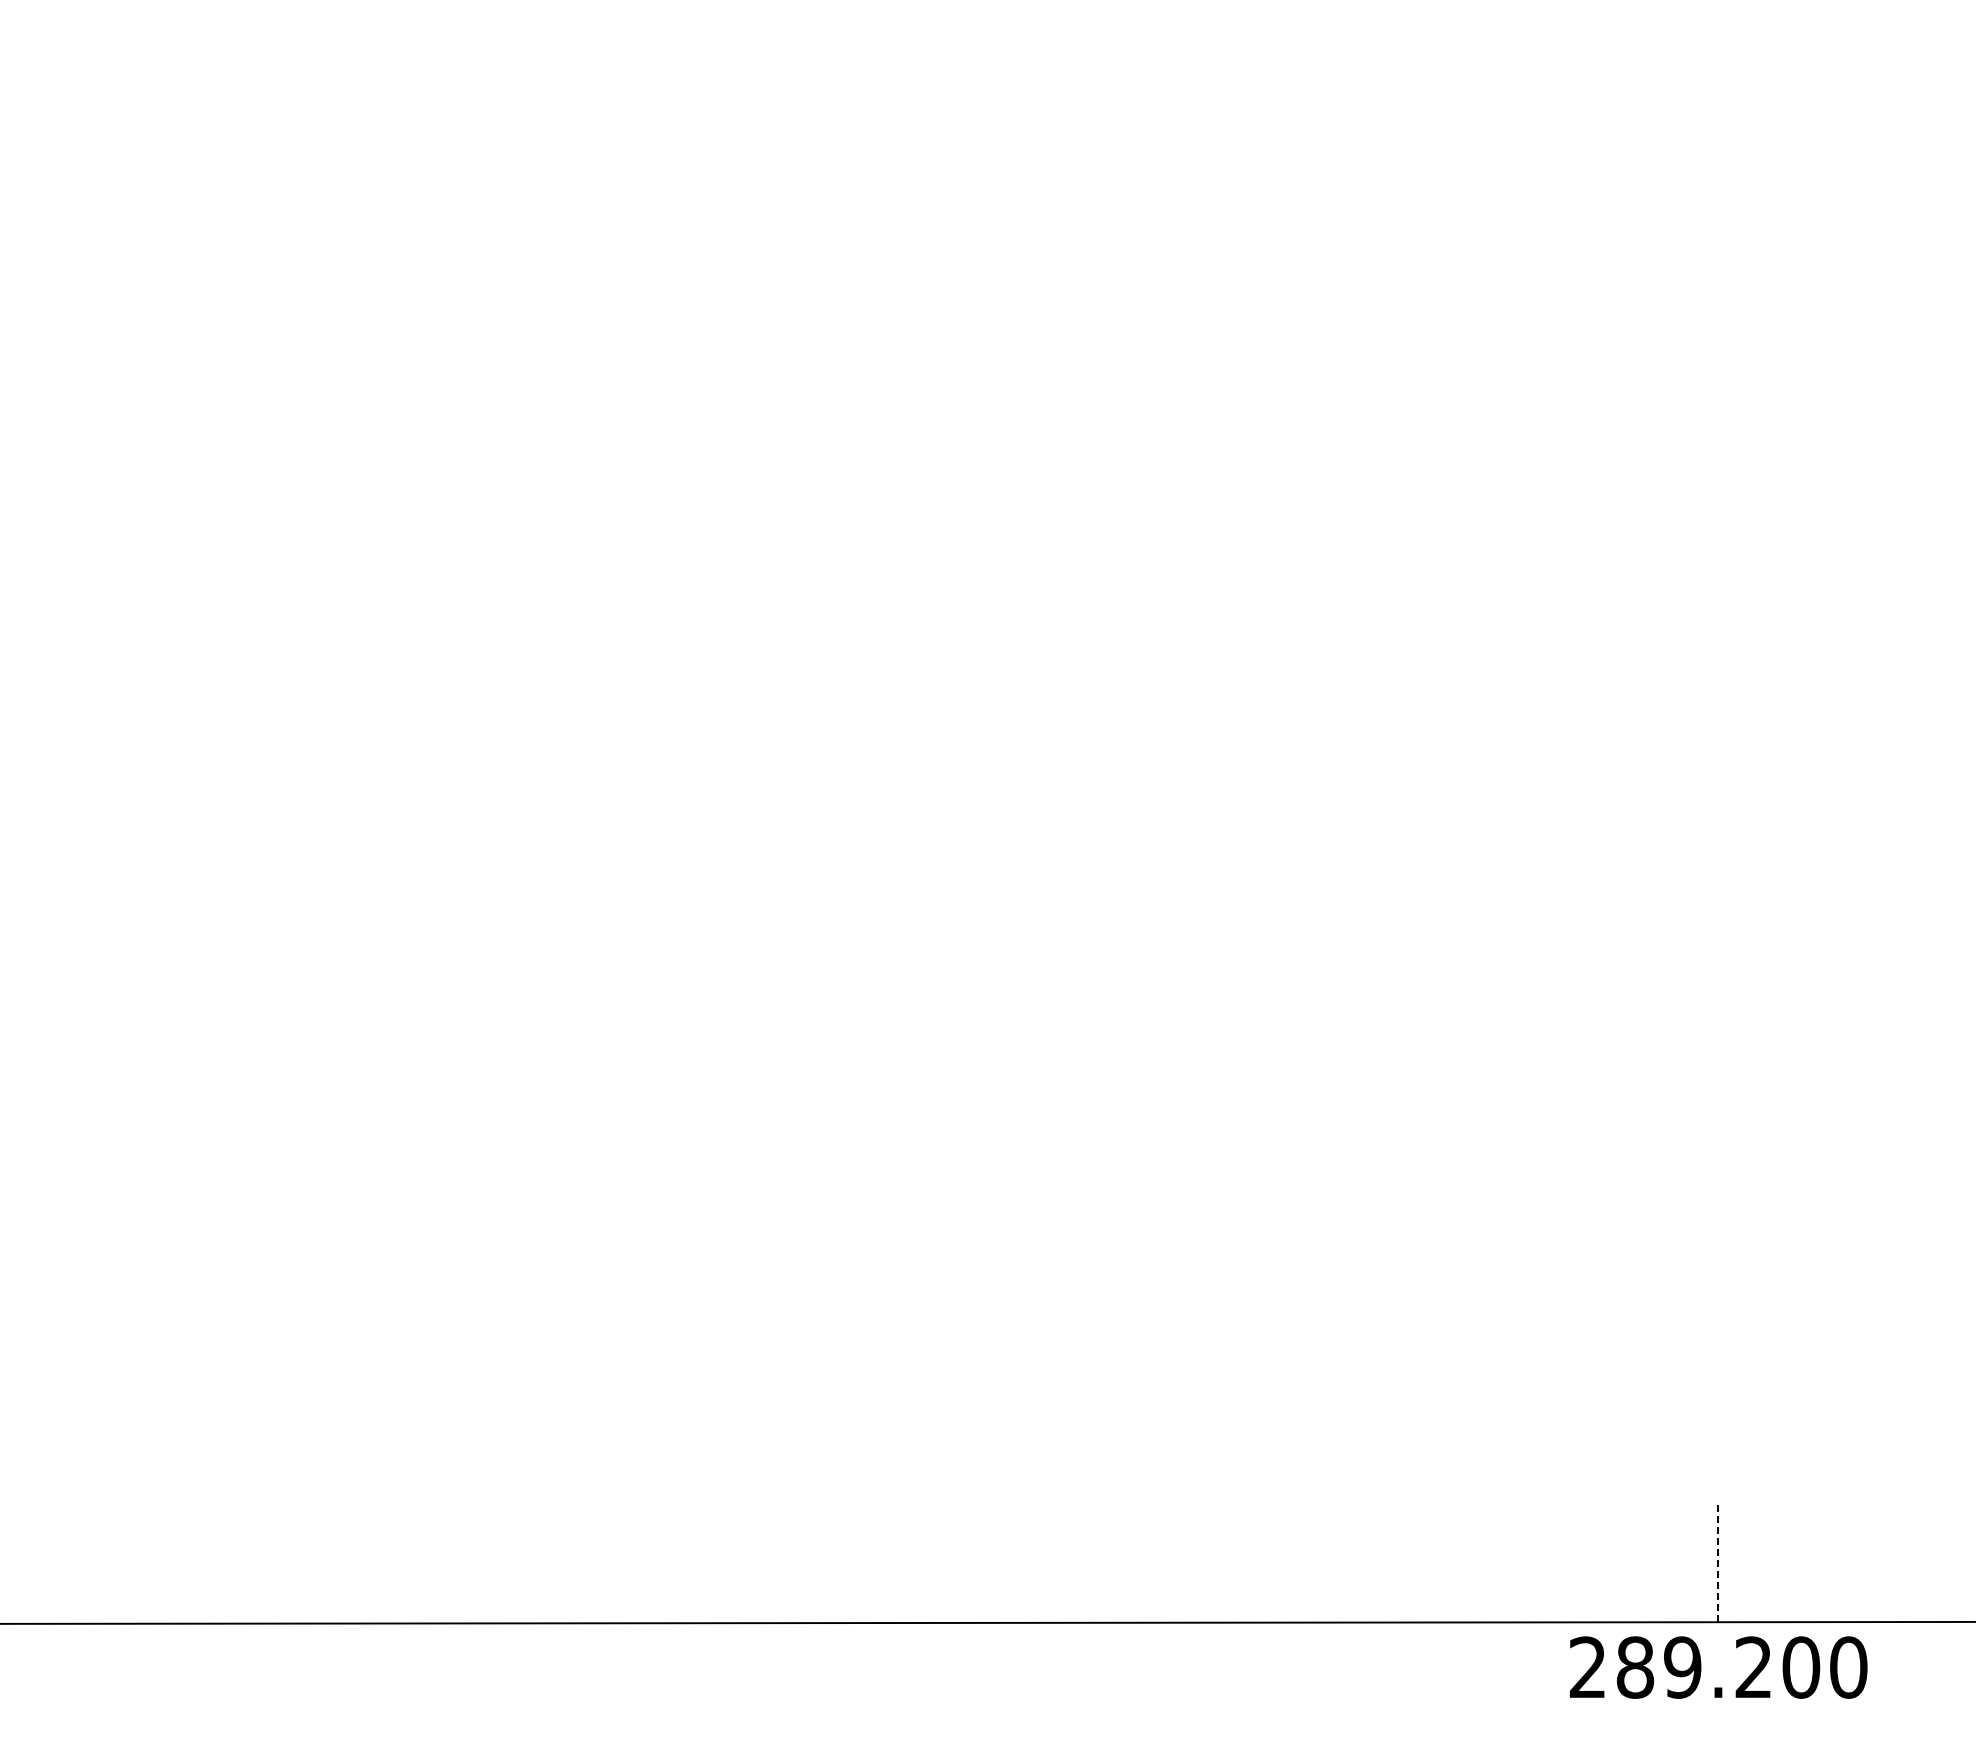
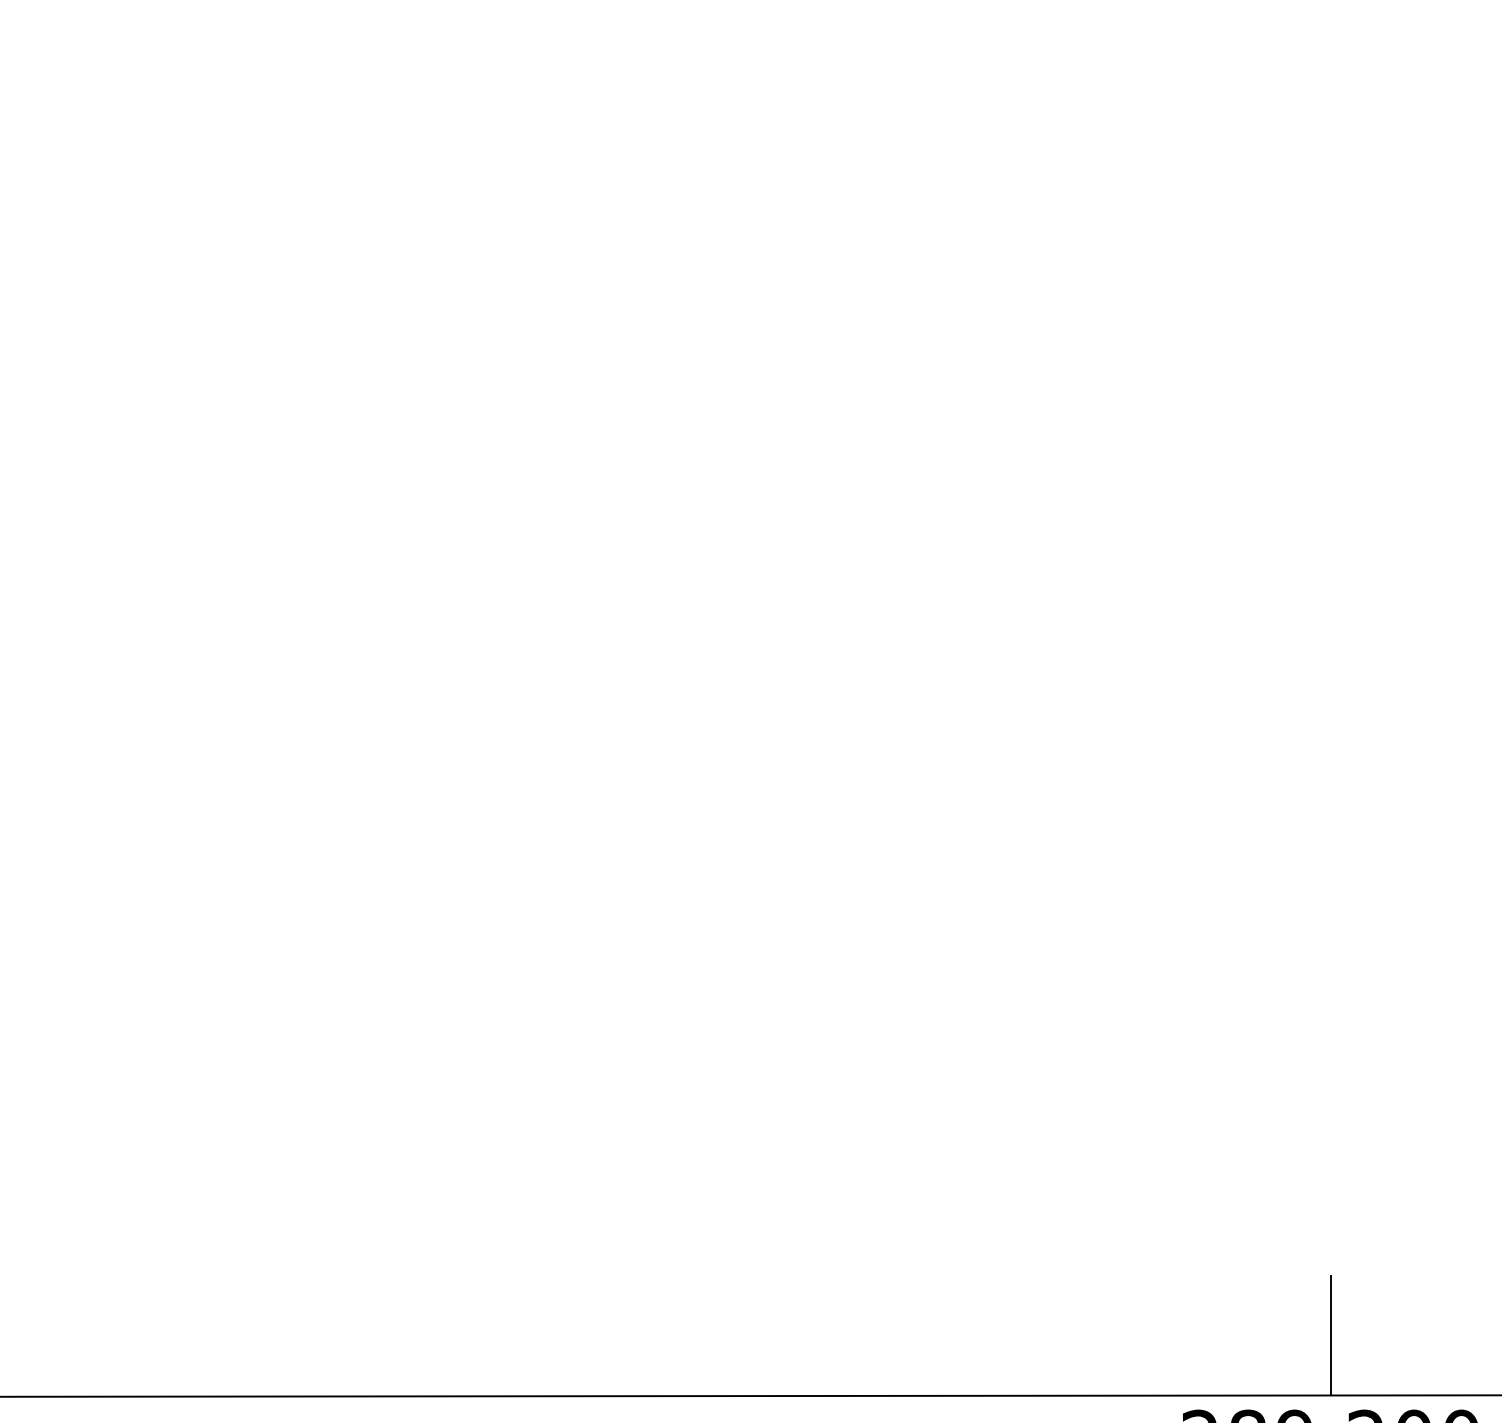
line: (1718, 1561) -> (1331, 1334), dashed -> solid

